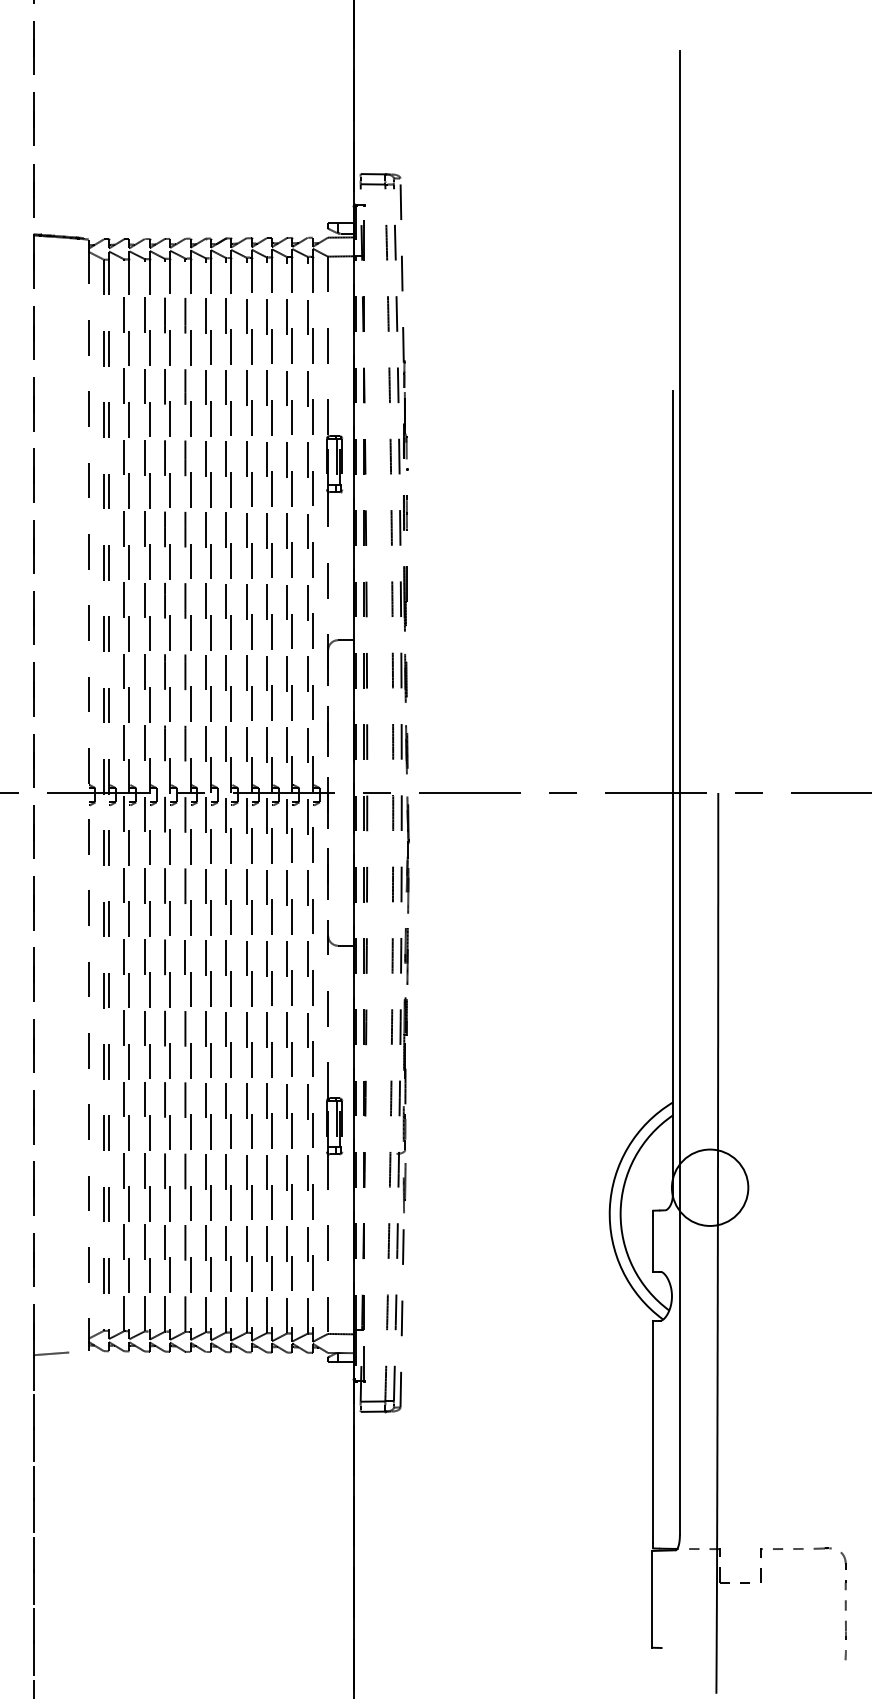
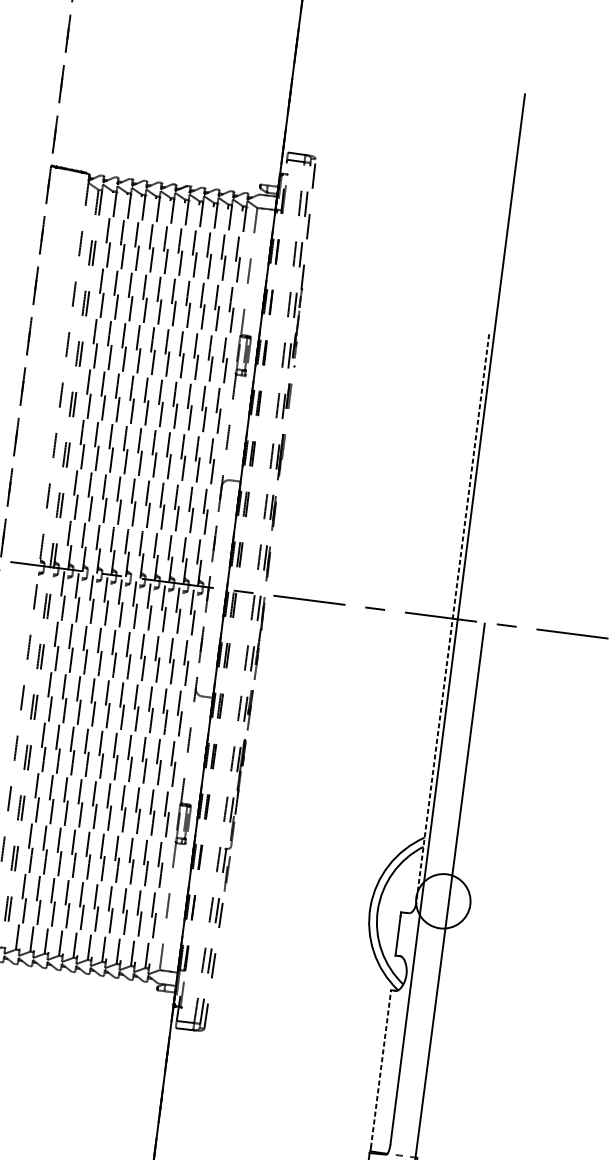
line: (672, 793) -> (452, 619), solid -> dashed
line: (653, 1431) -> (381, 1068), solid -> dashed

